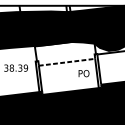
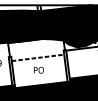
text: (83, 73) -> (38, 70), moved

